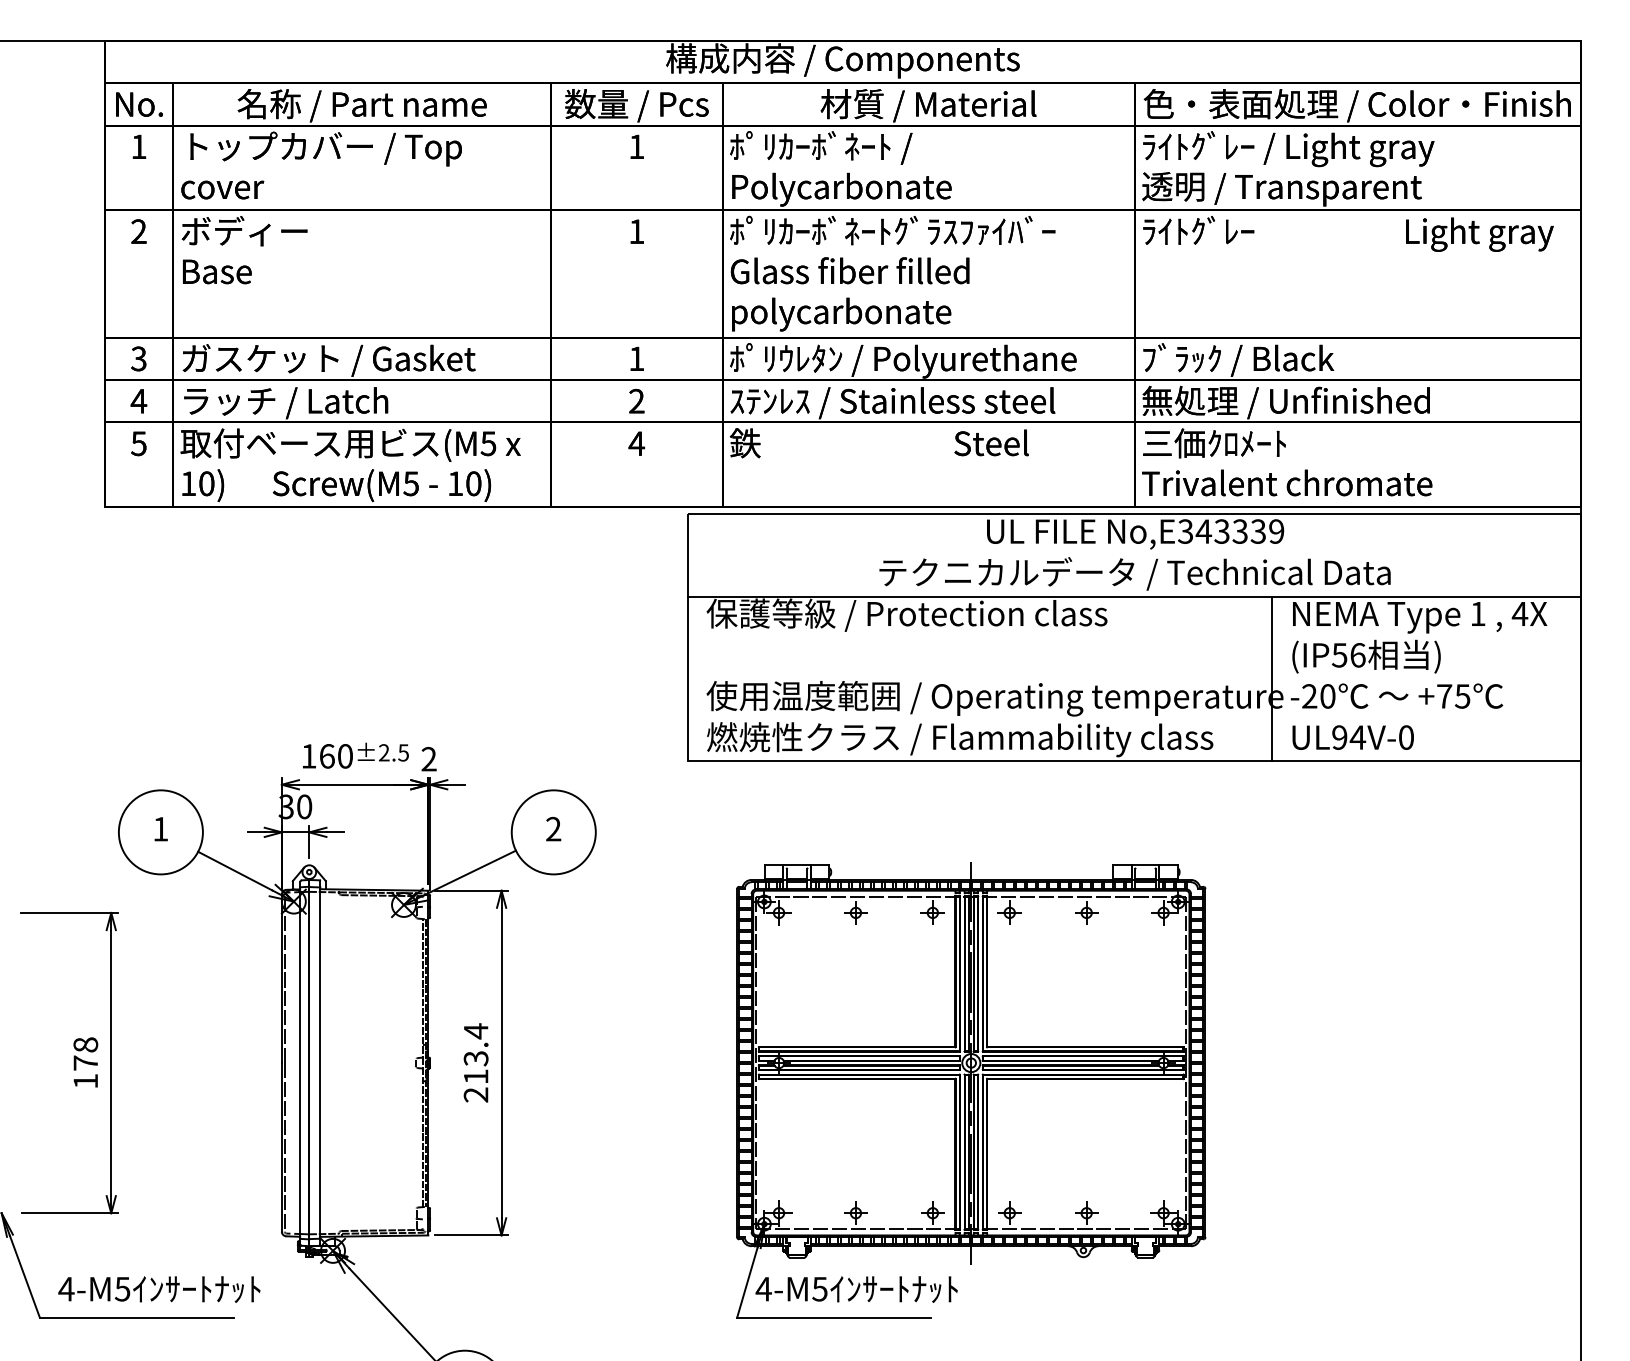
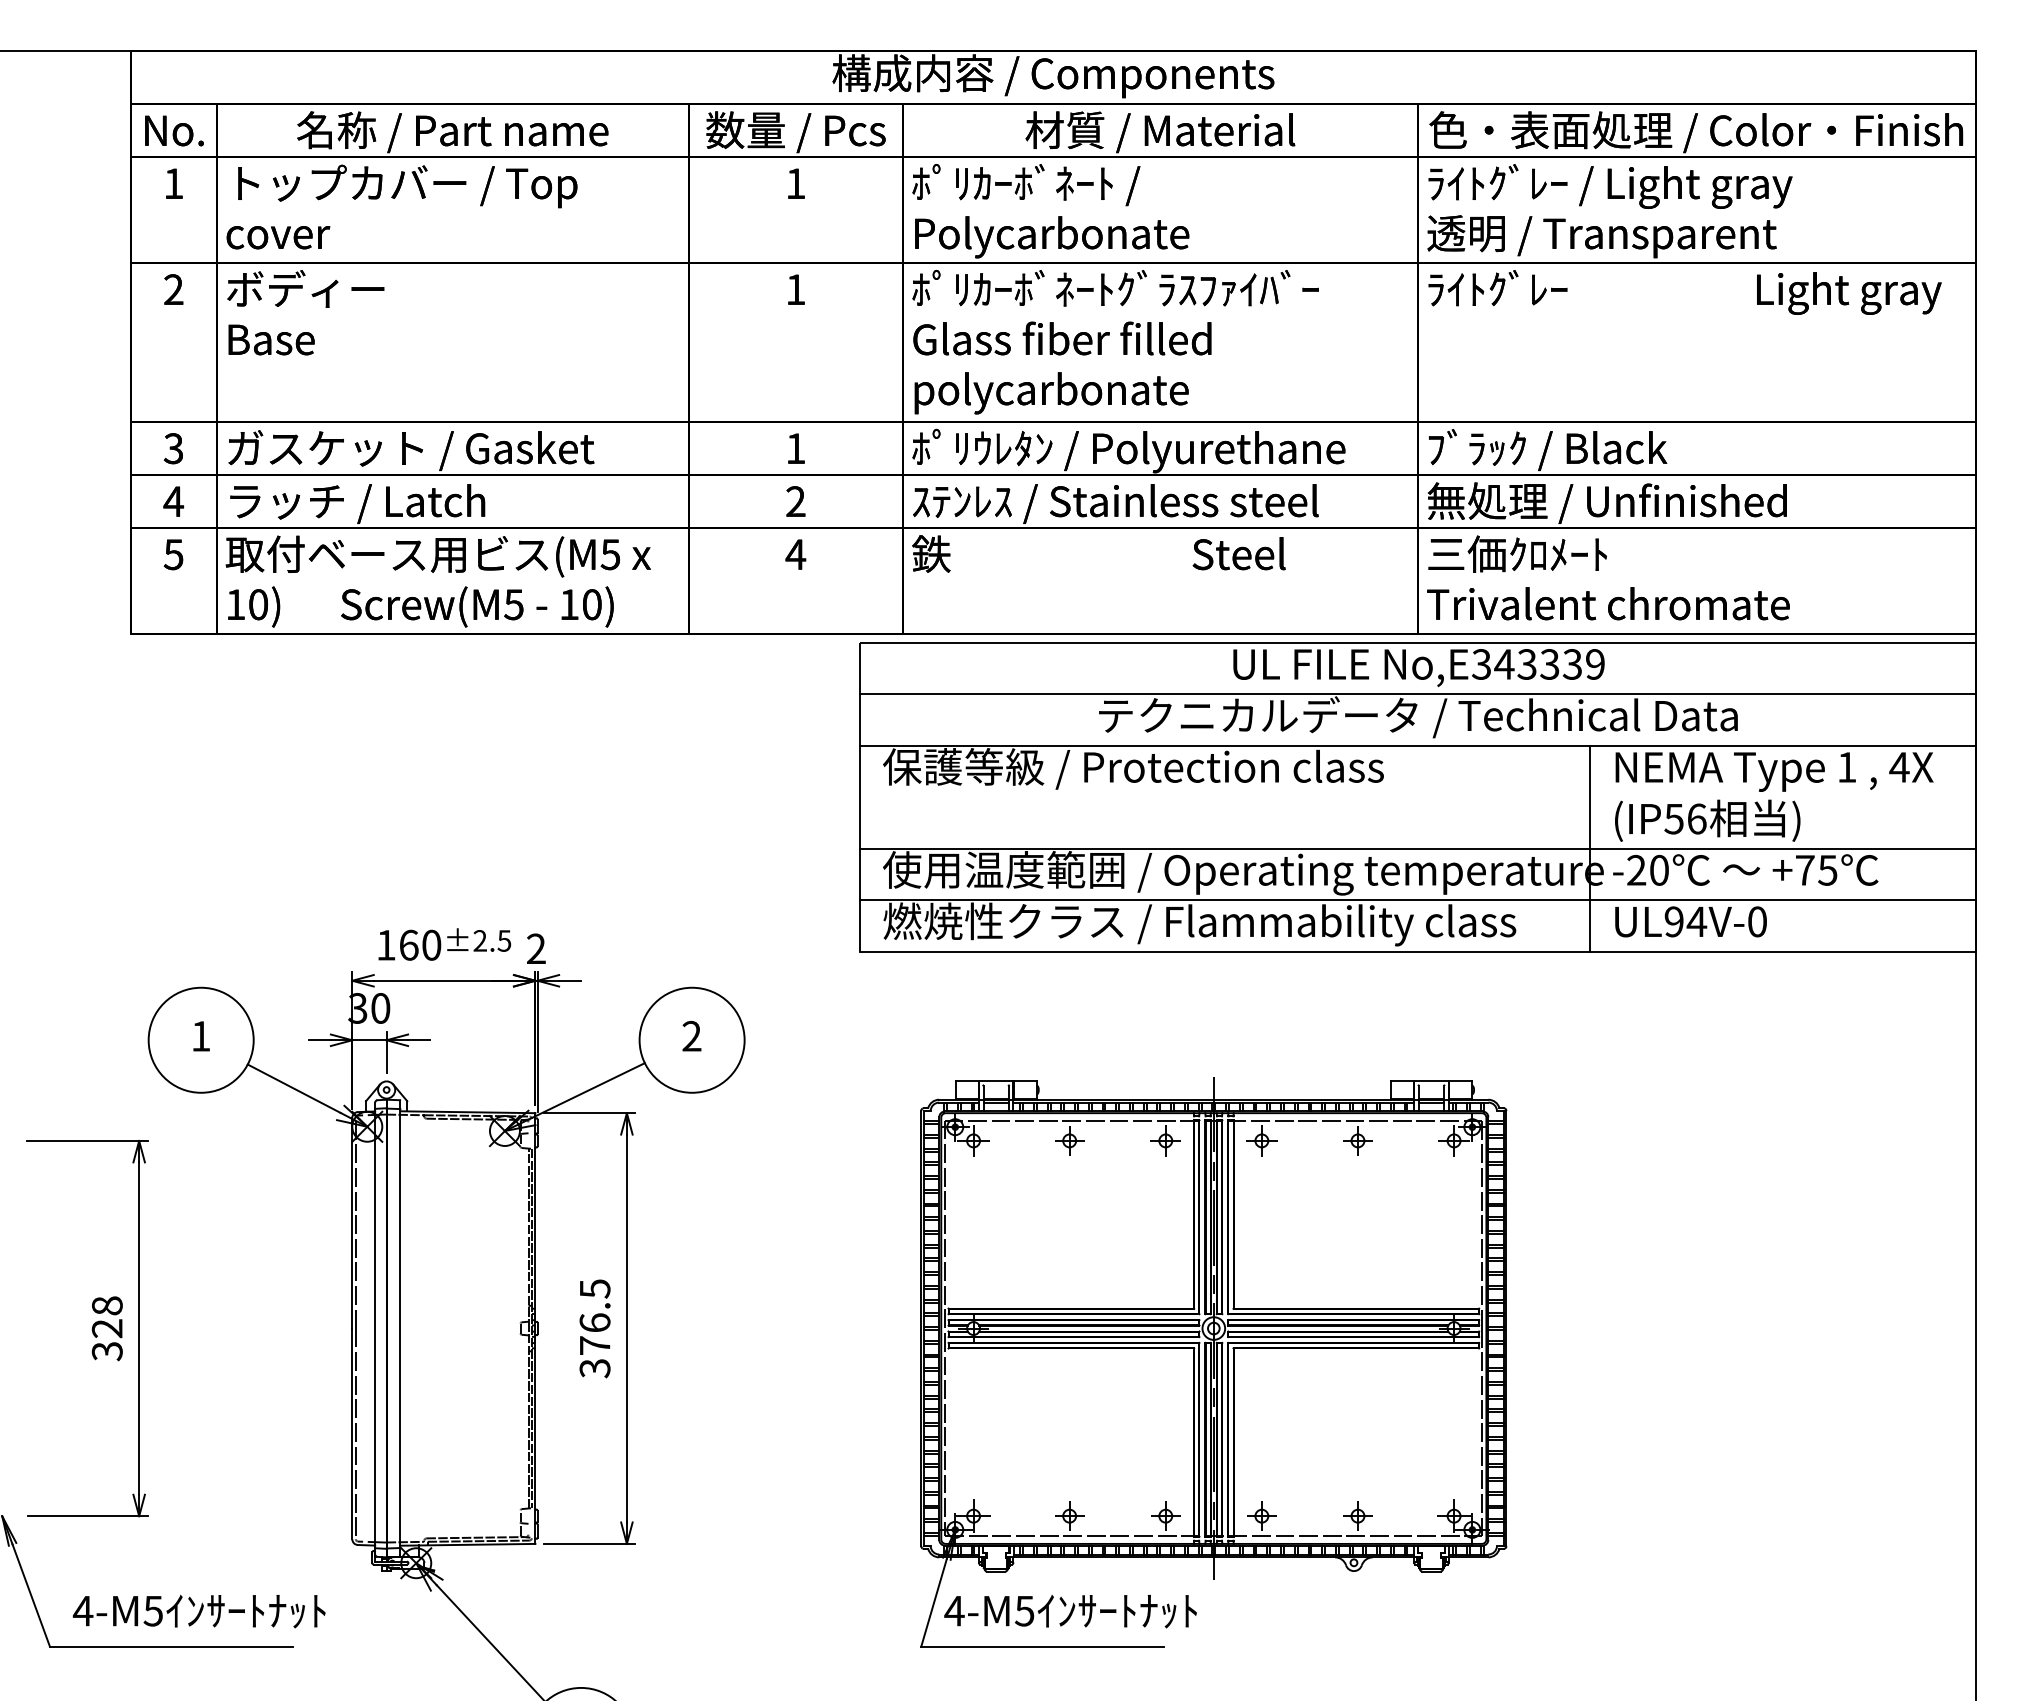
line: (1134, 555) -> (1417, 694), added
line: (1134, 678) -> (1417, 848), added
line: (1134, 720) -> (1417, 900), added
text: (475, 1063) -> (594, 1328), 213.4 -> 376.5
text: (85, 1072) -> (106, 1340), 178 -> 328

